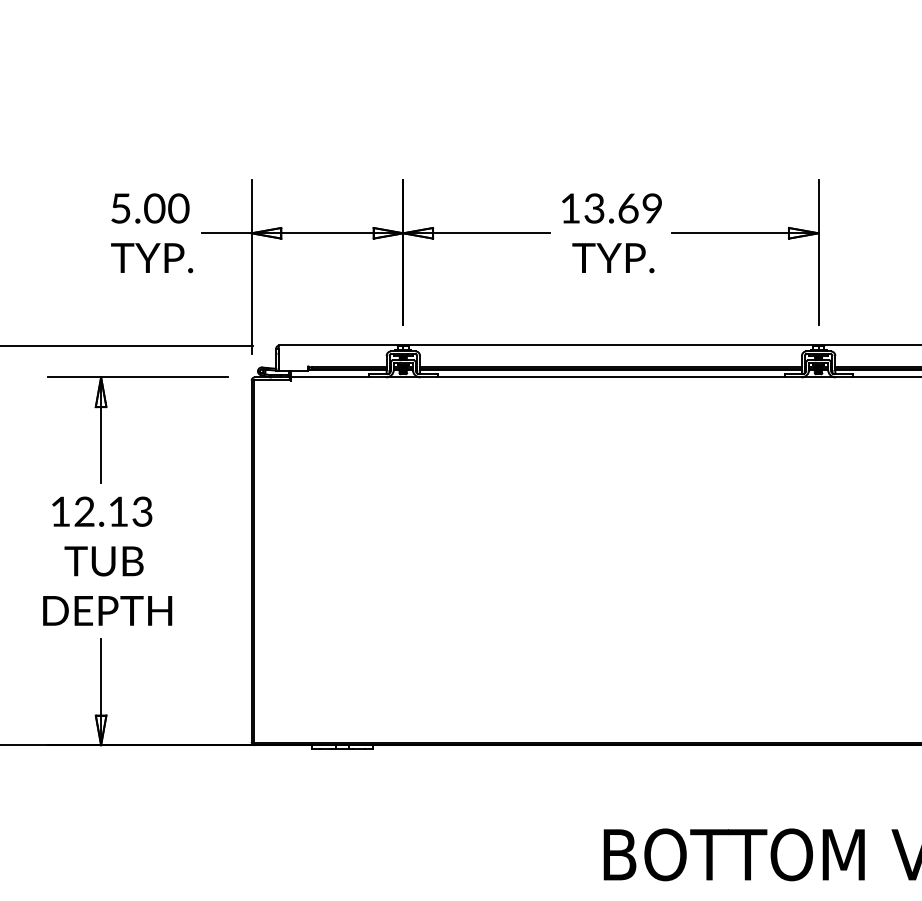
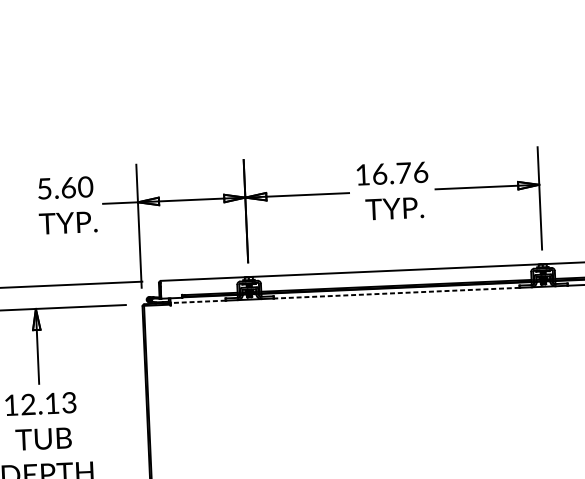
text: (154, 208) -> (68, 187), 5.00 -> 5.60
text: (623, 208) -> (400, 173), 13.69 -> 16.76
line: (330, 377) -> (198, 301), solid -> dashed
line: (611, 377) -> (397, 293), solid -> dashed

